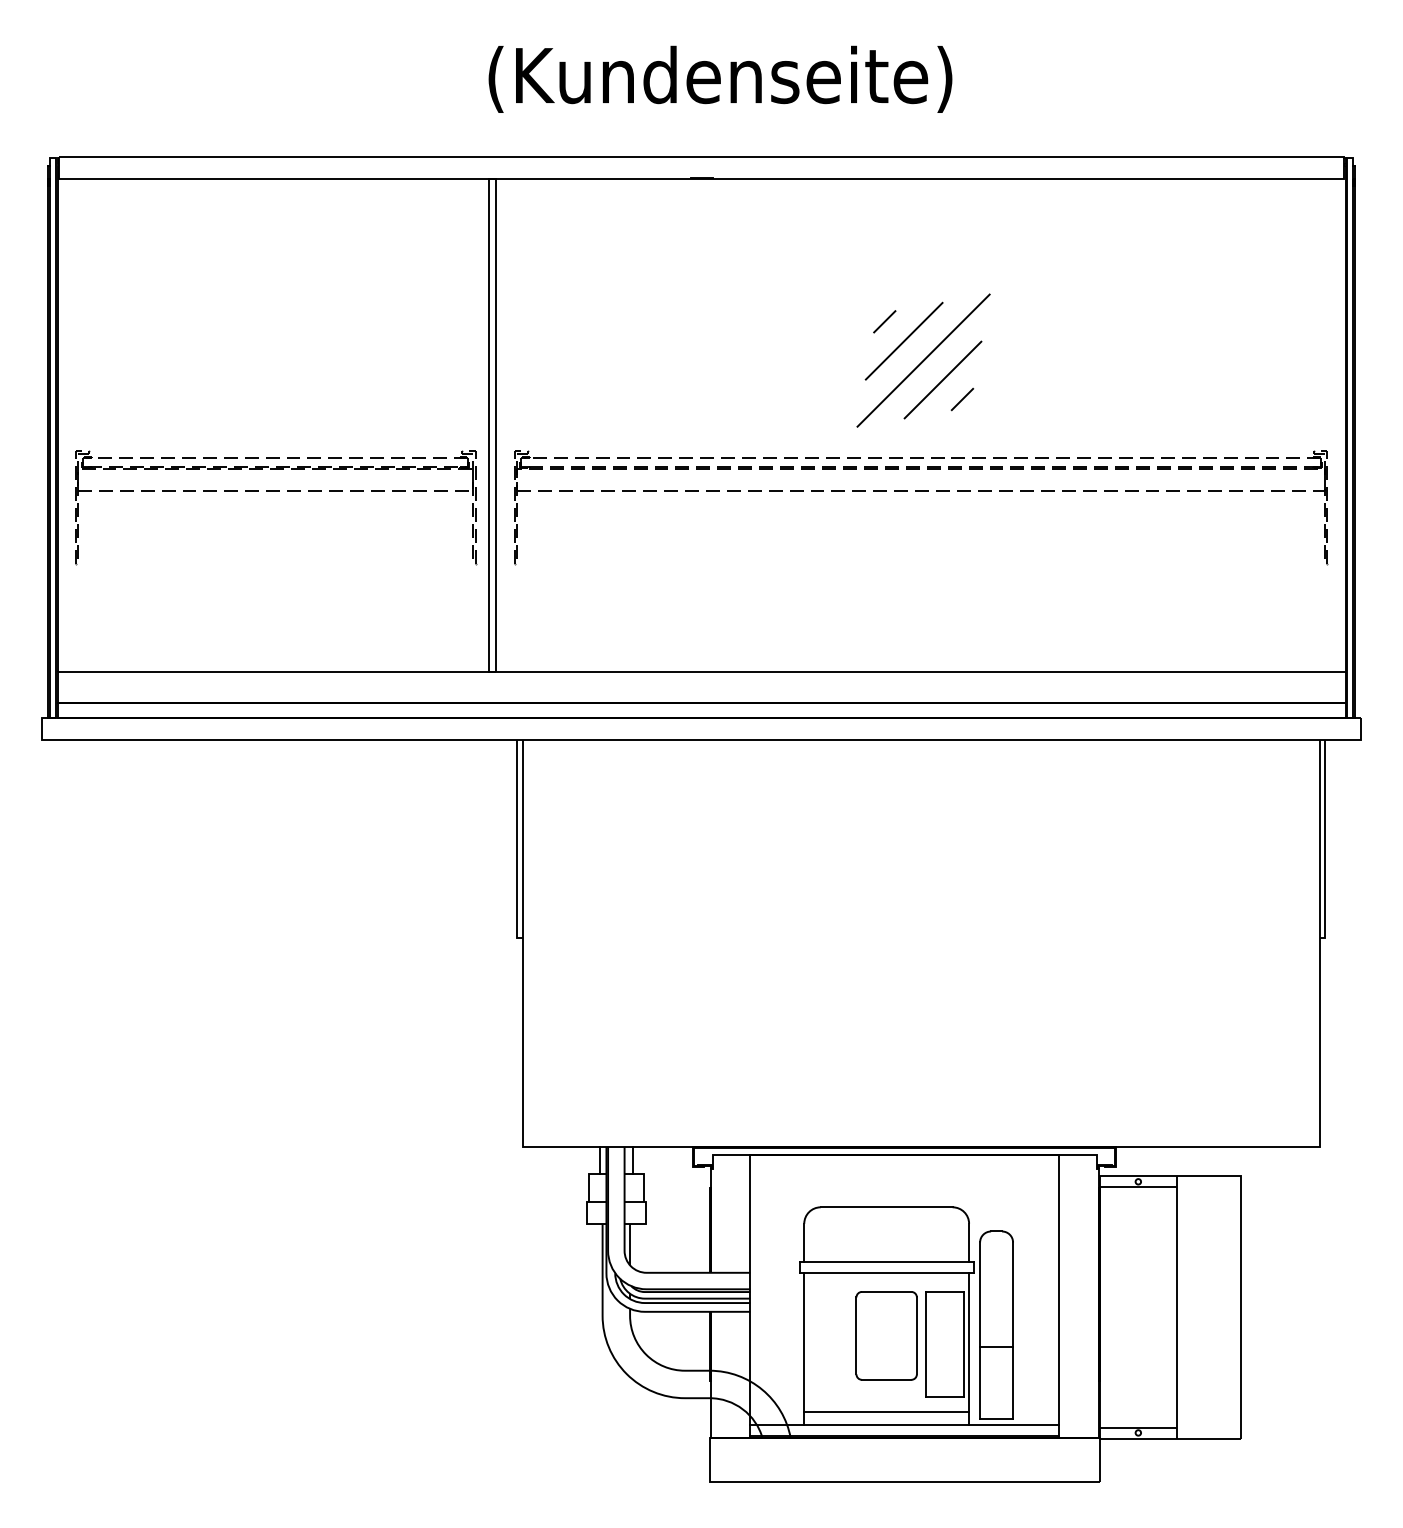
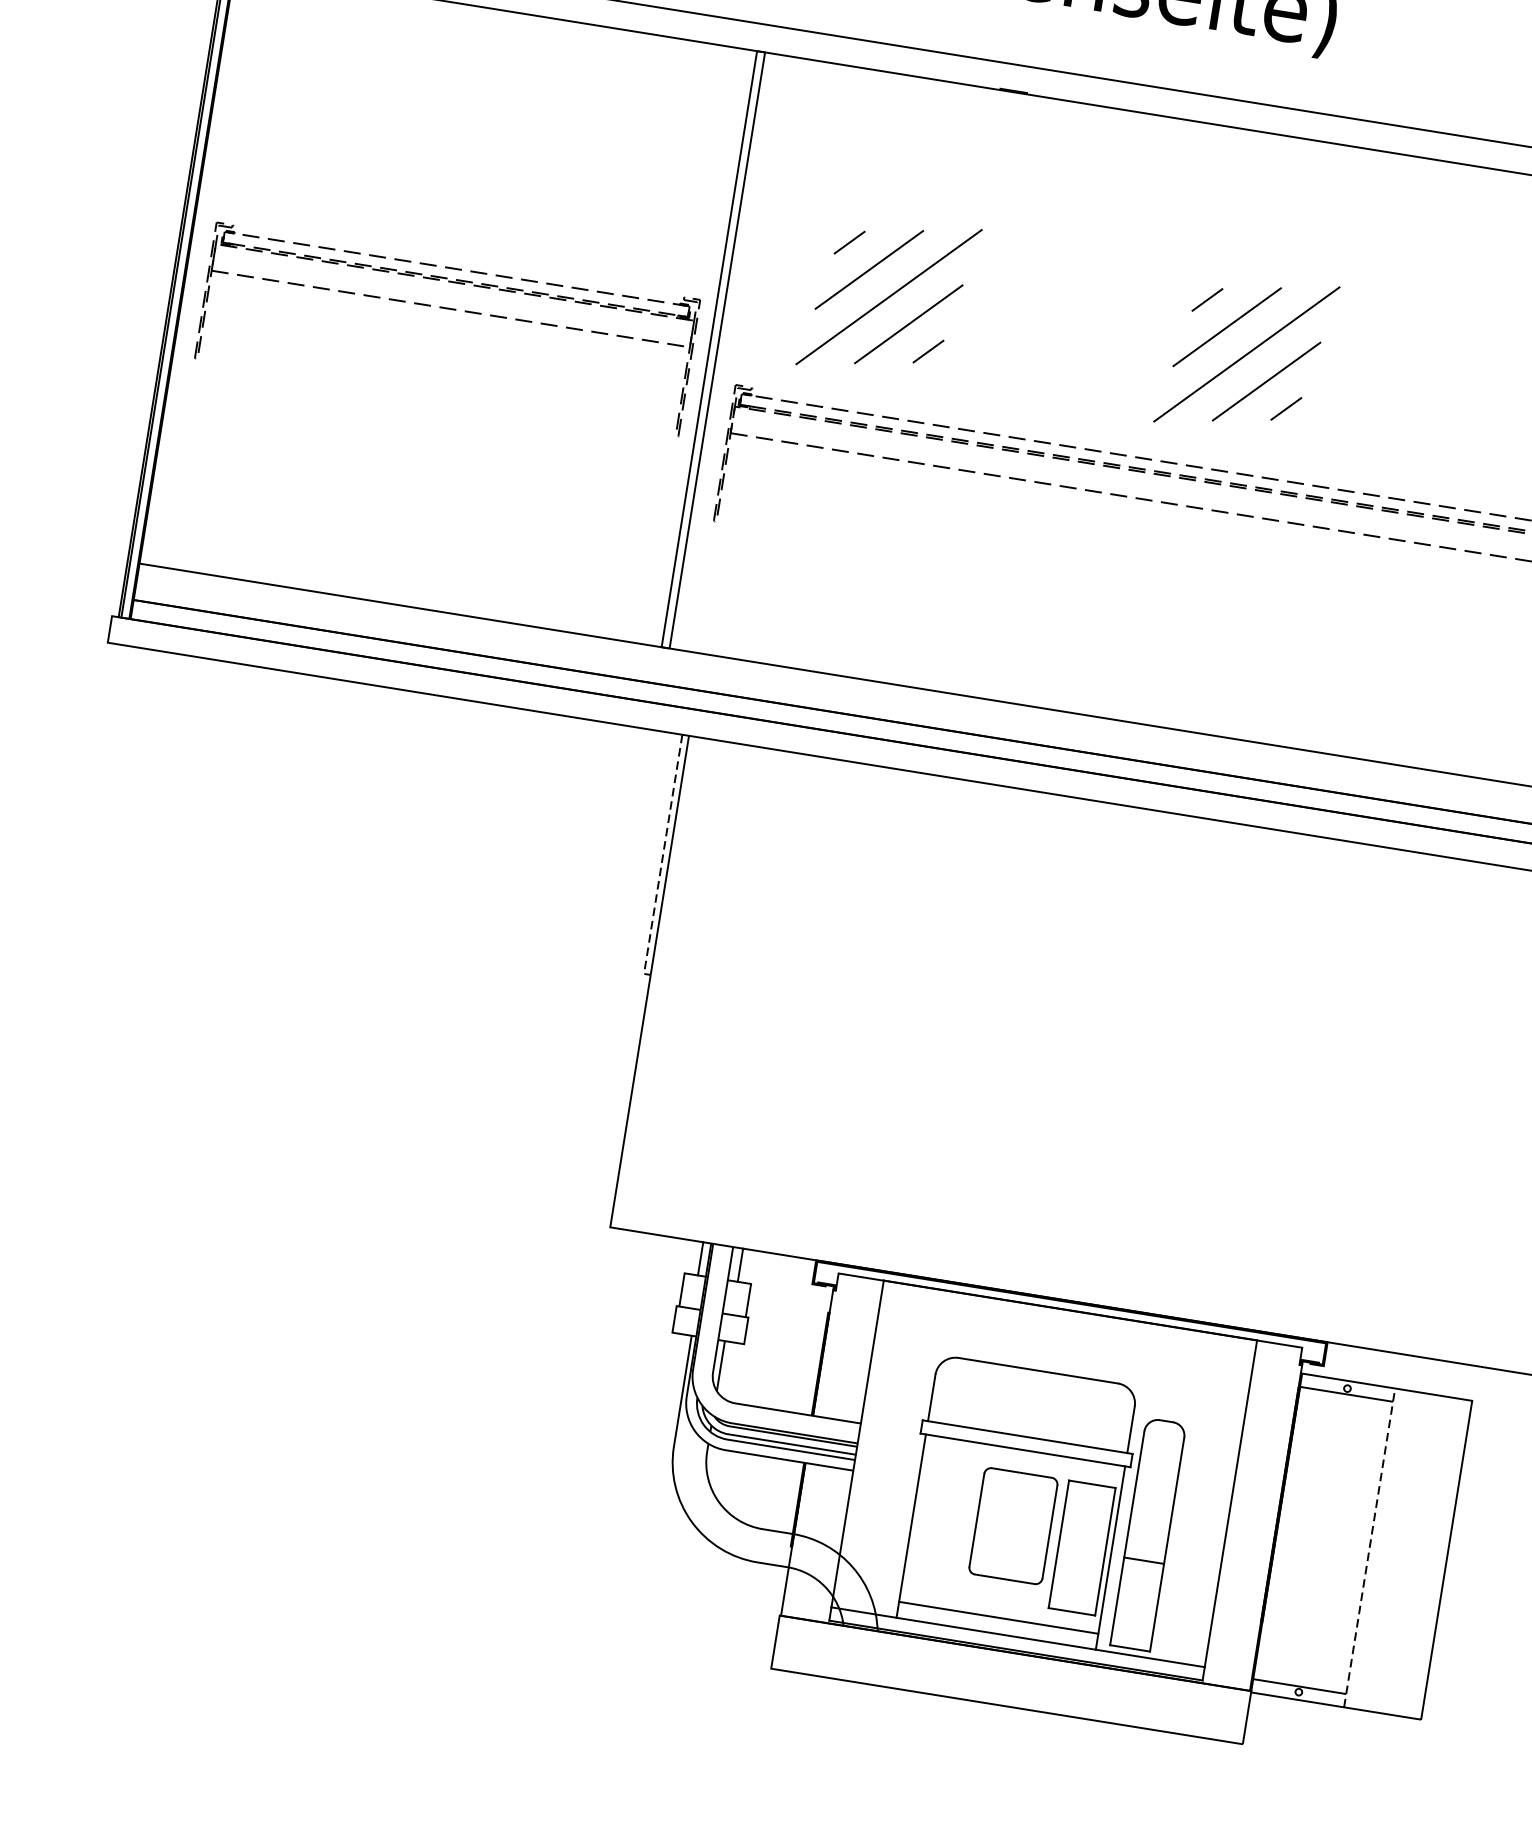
part: (627, 360) -> (888, 296), added
part: (276, 491) -> (451, 309), moved
line: (517, 843) -> (662, 859), solid -> dashed
line: (1176, 1307) -> (1369, 1547), solid -> dashed

